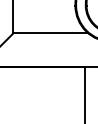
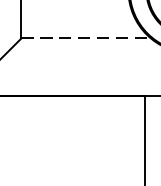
line: (50, 33) -> (85, 38), solid -> dashed

